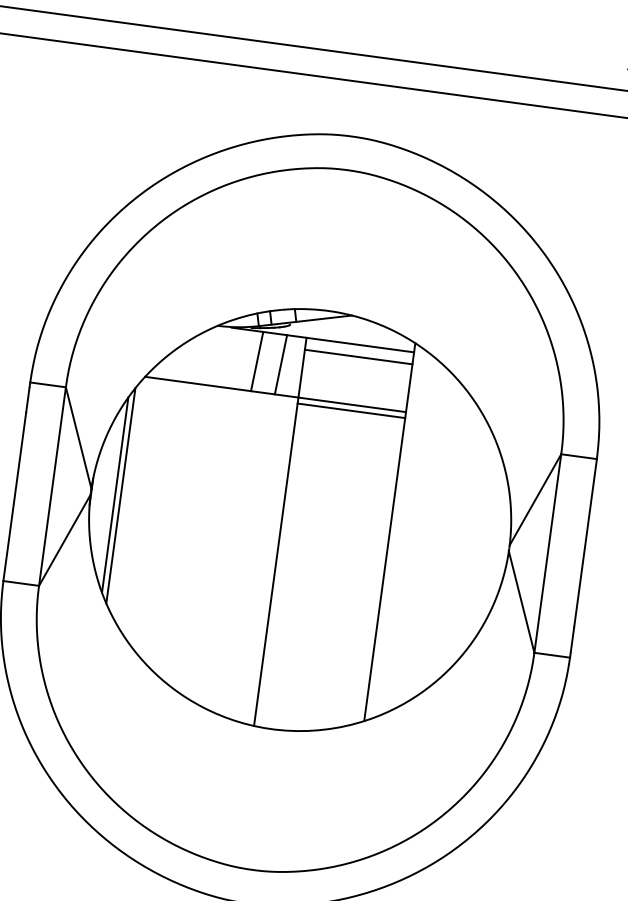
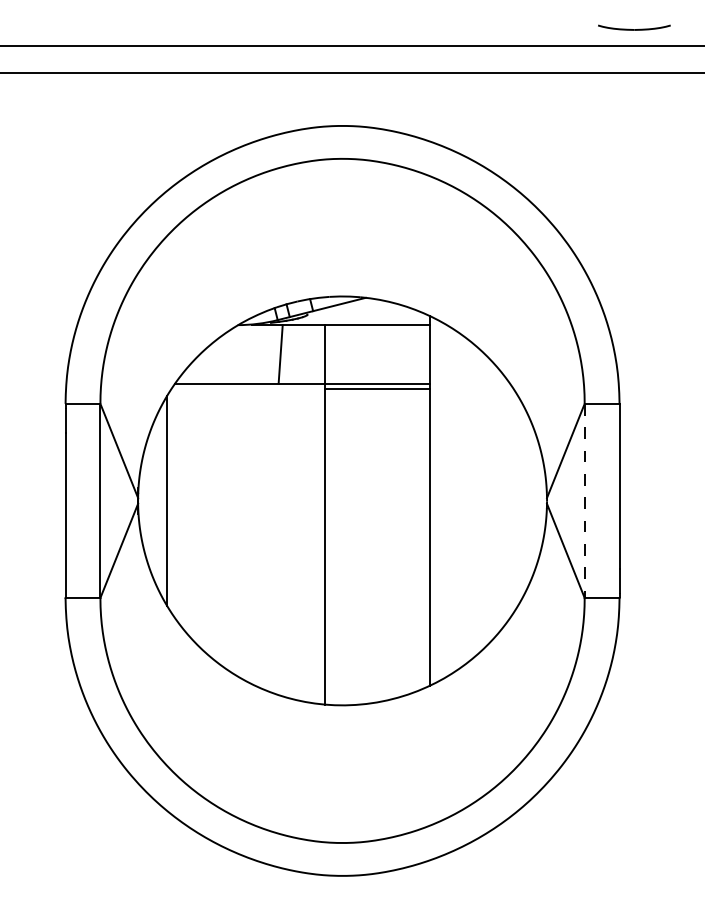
line: (358, 356) -> (377, 336), removed
line: (280, 364) -> (303, 354), removed
line: (115, 494) -> (161, 500), removed
line: (547, 554) -> (584, 501), solid -> dashed

